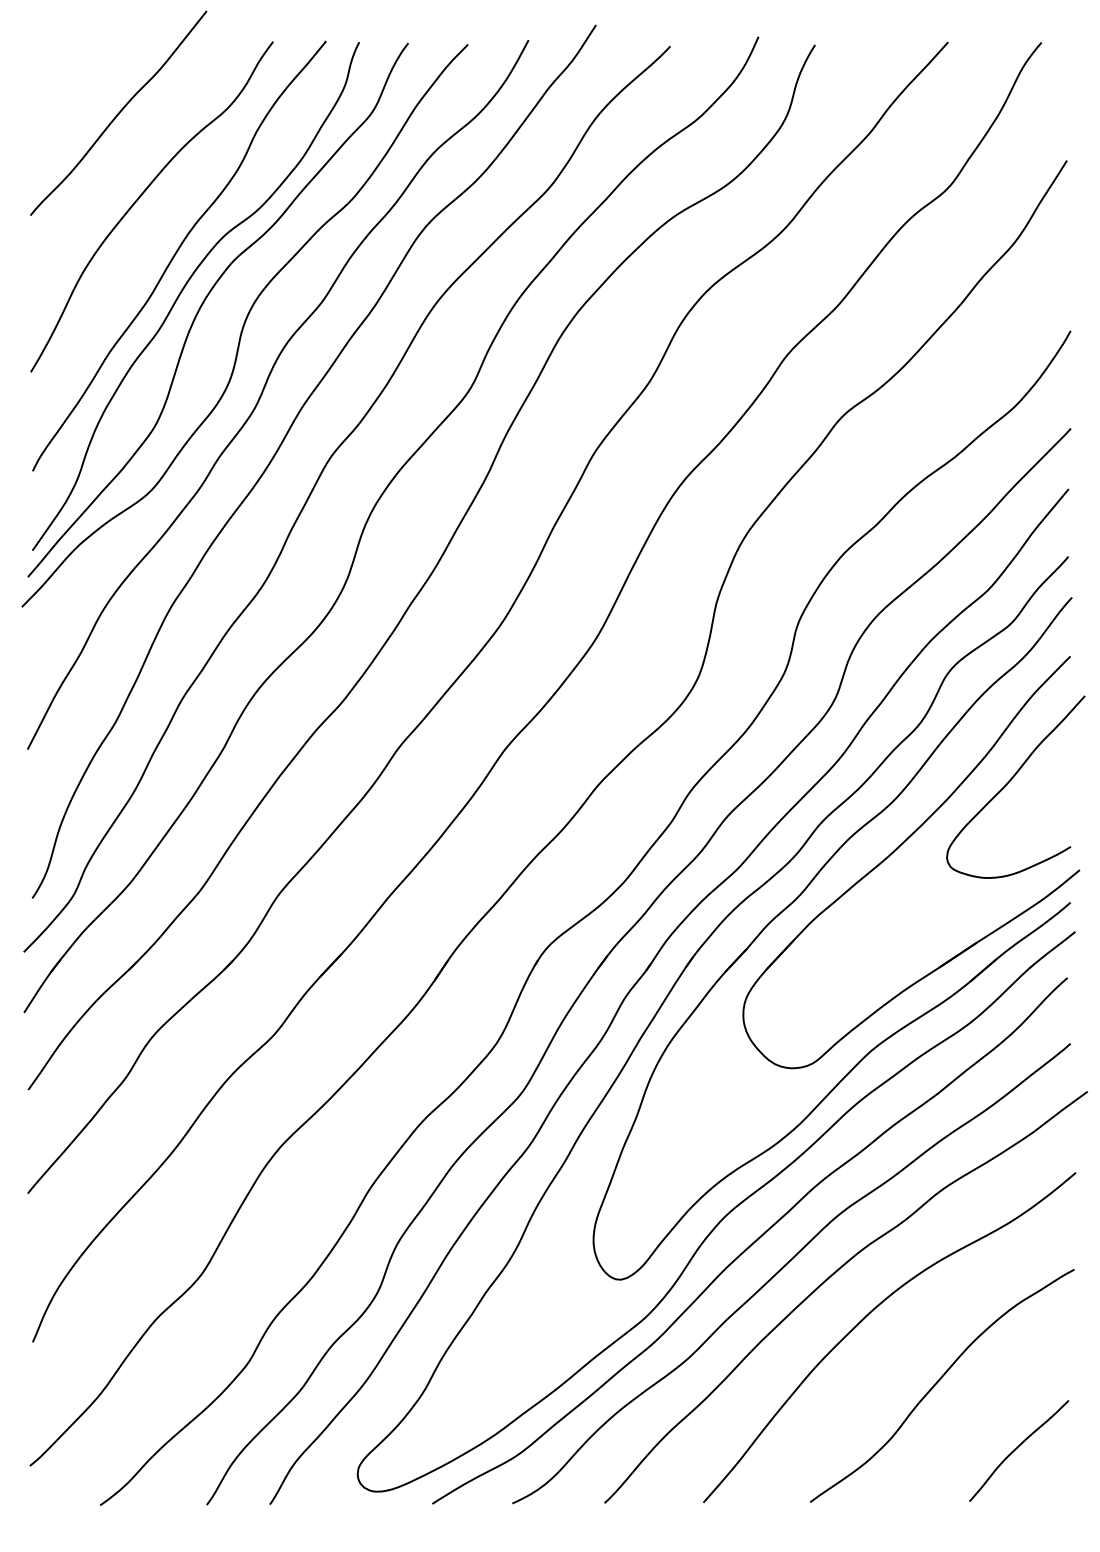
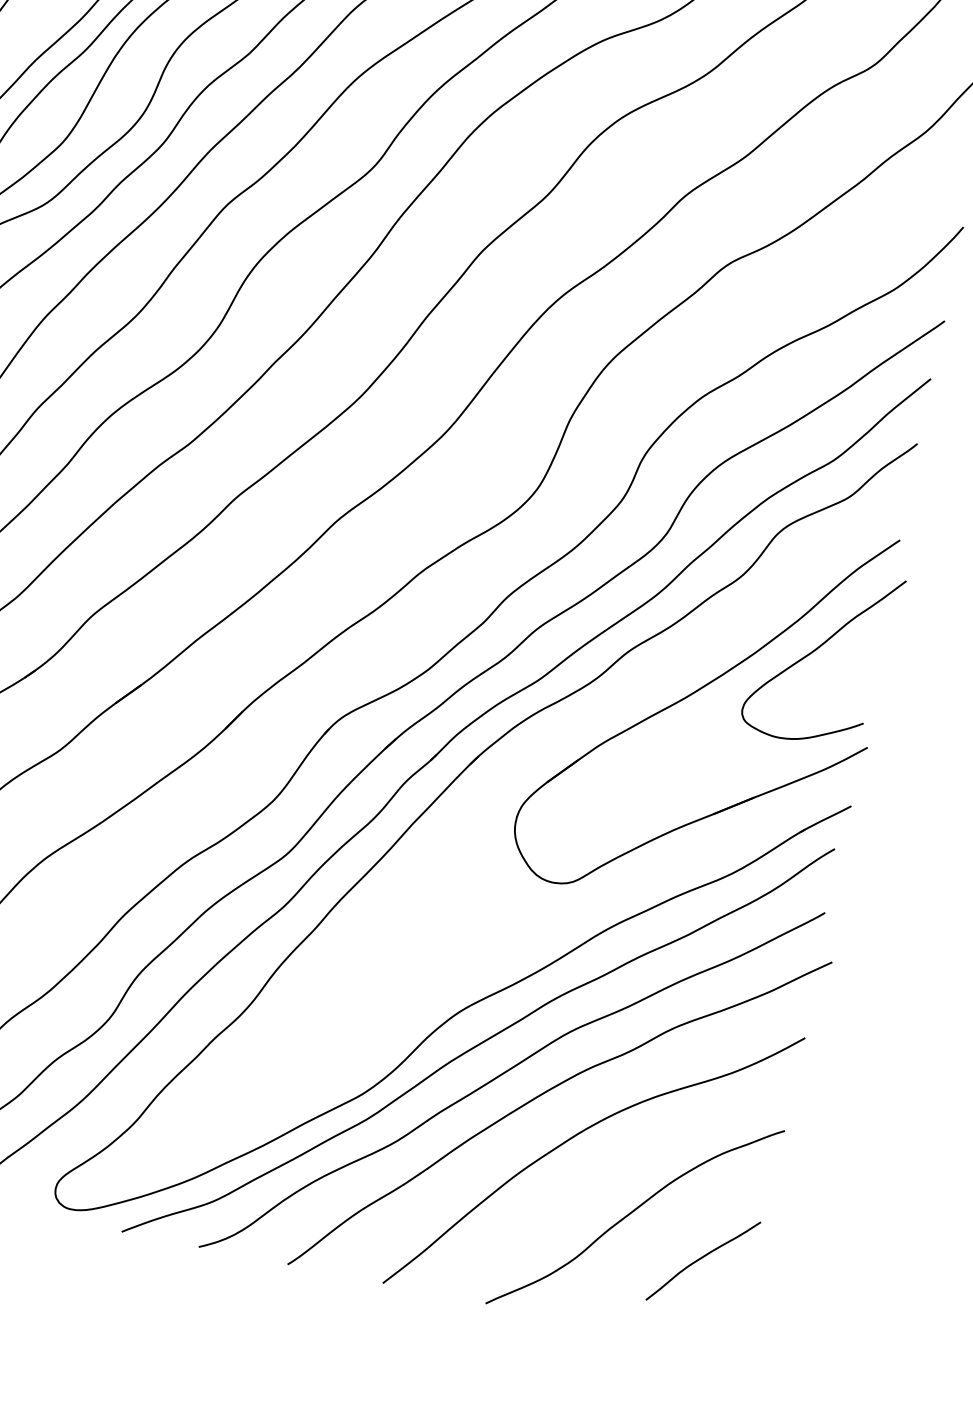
part: (795, 901) -> (588, 722), removed
curve: (1017, 1448) -> (702, 1258), moved

